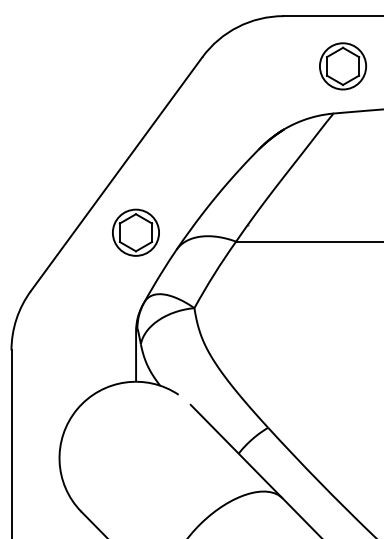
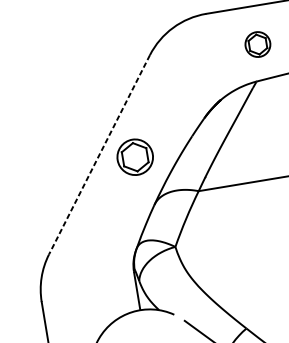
part: (342, 66) -> (257, 44), size x0.7
line: (116, 174) -> (99, 155), solid -> dashed
part: (135, 232) -> (134, 157), moved

